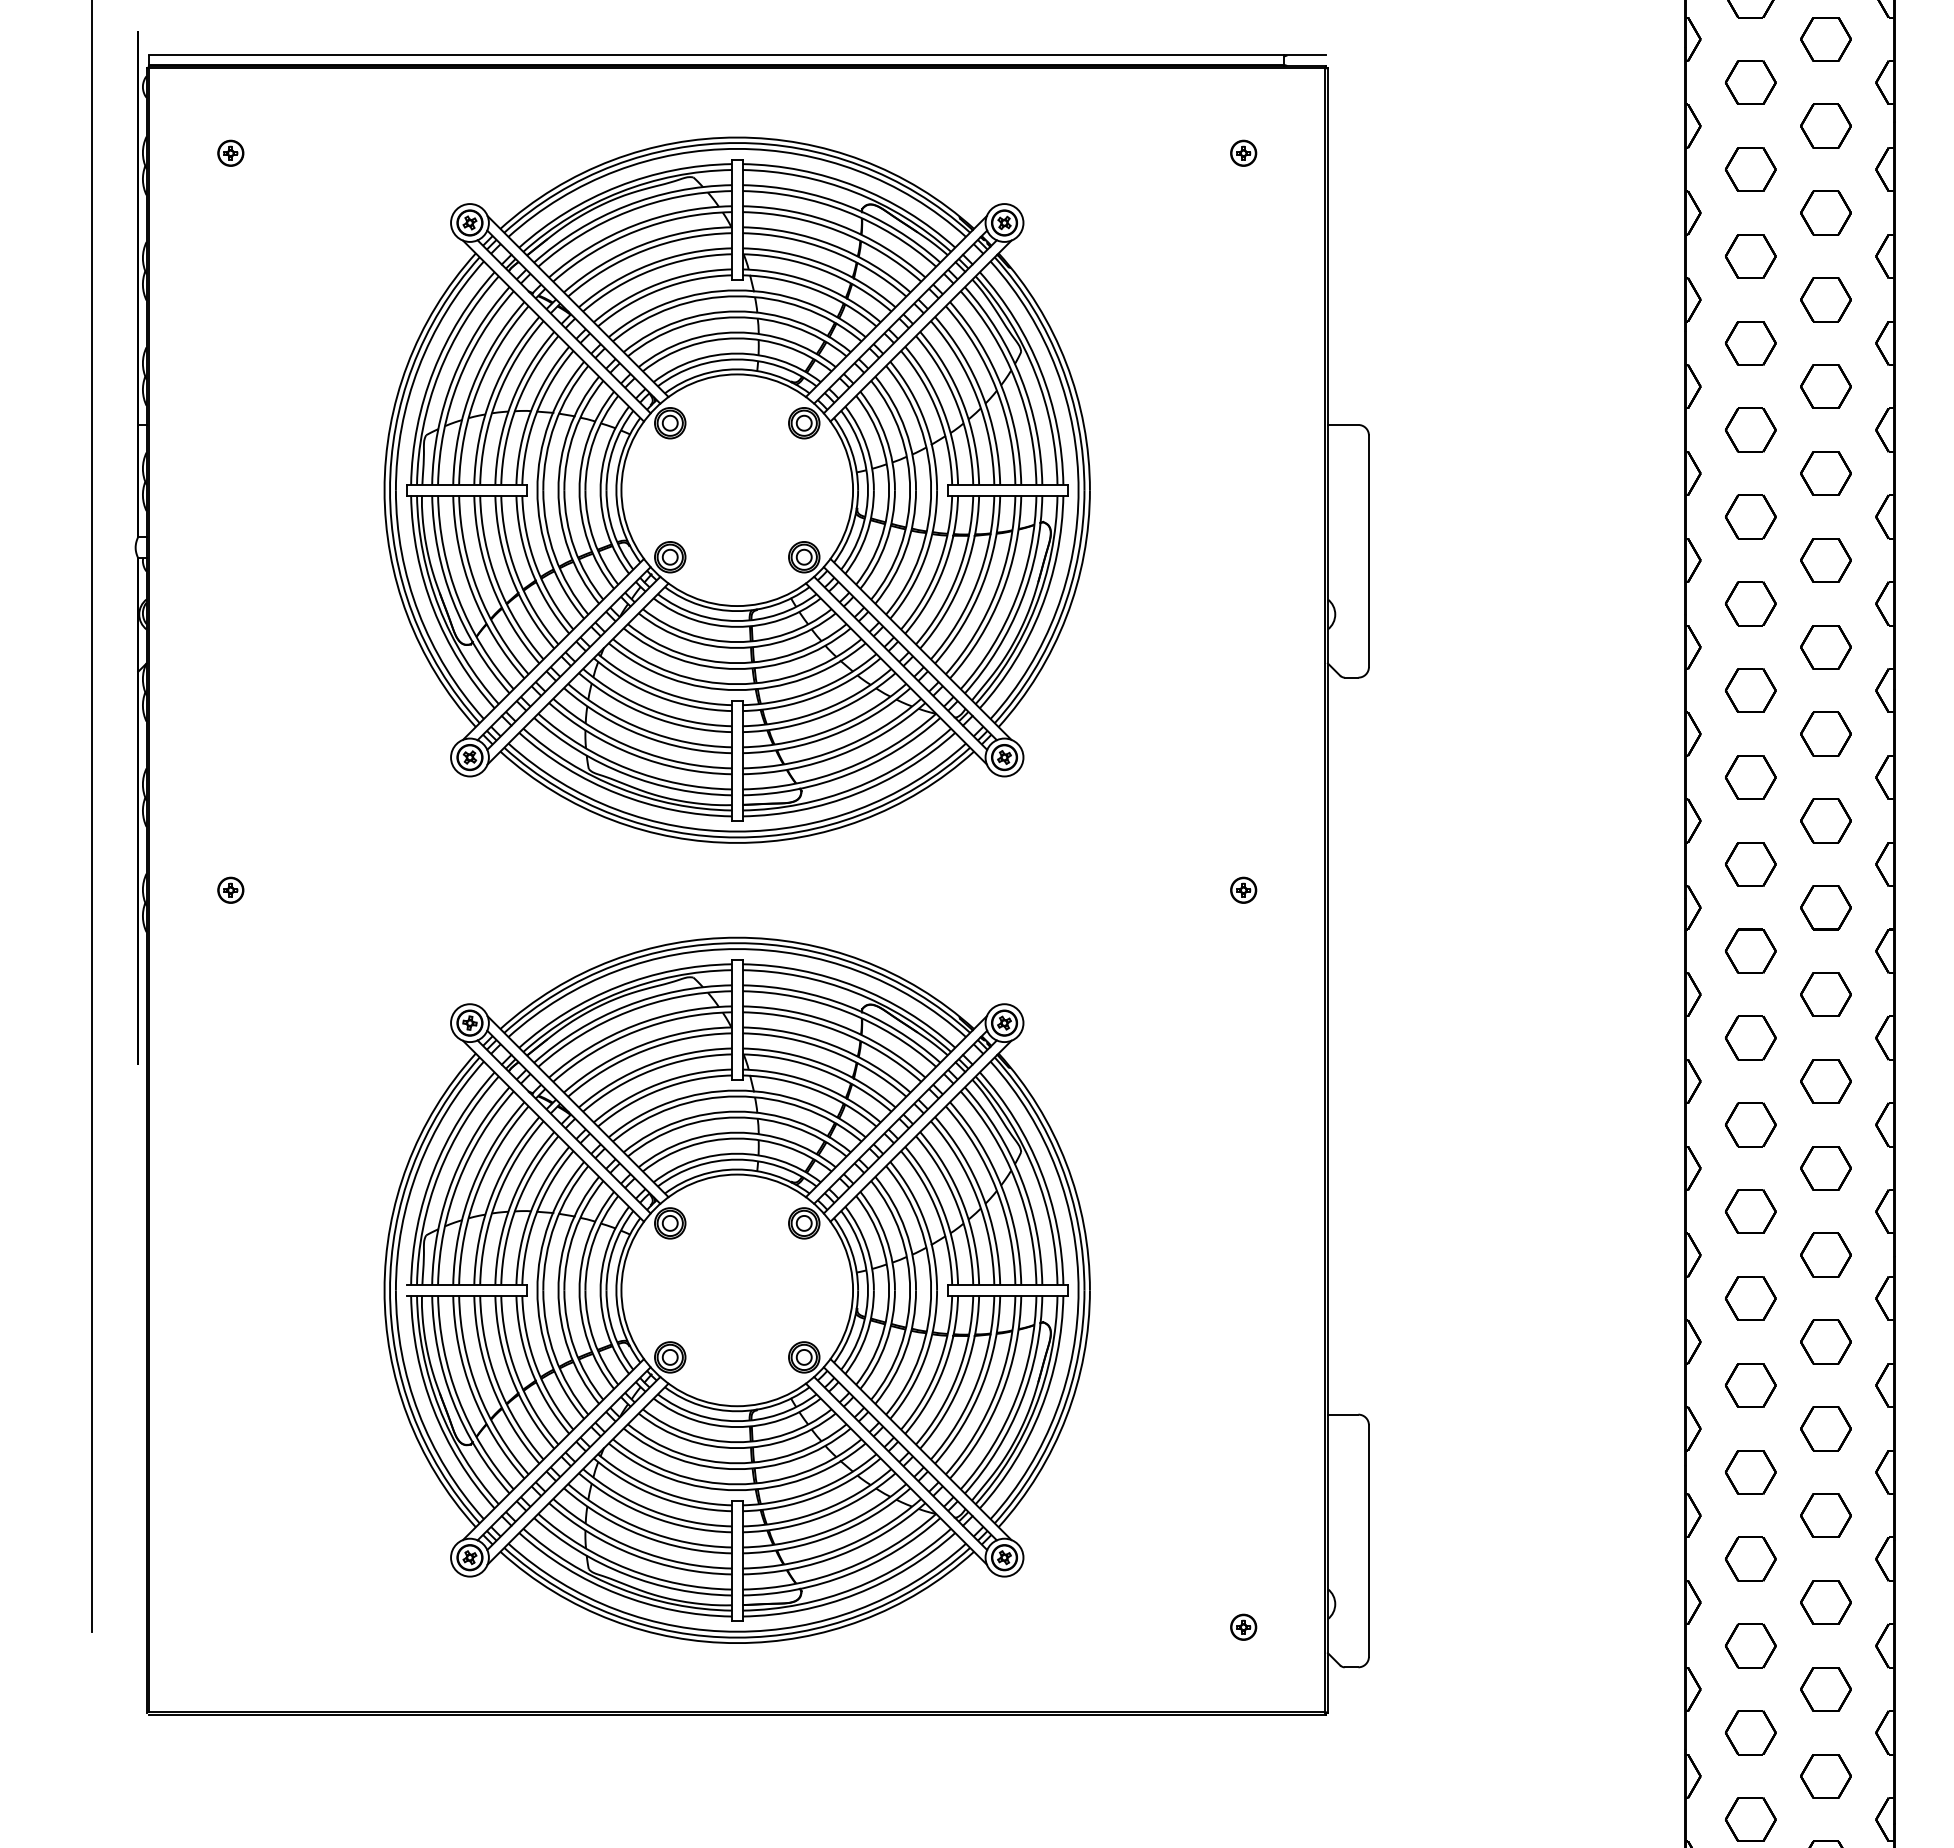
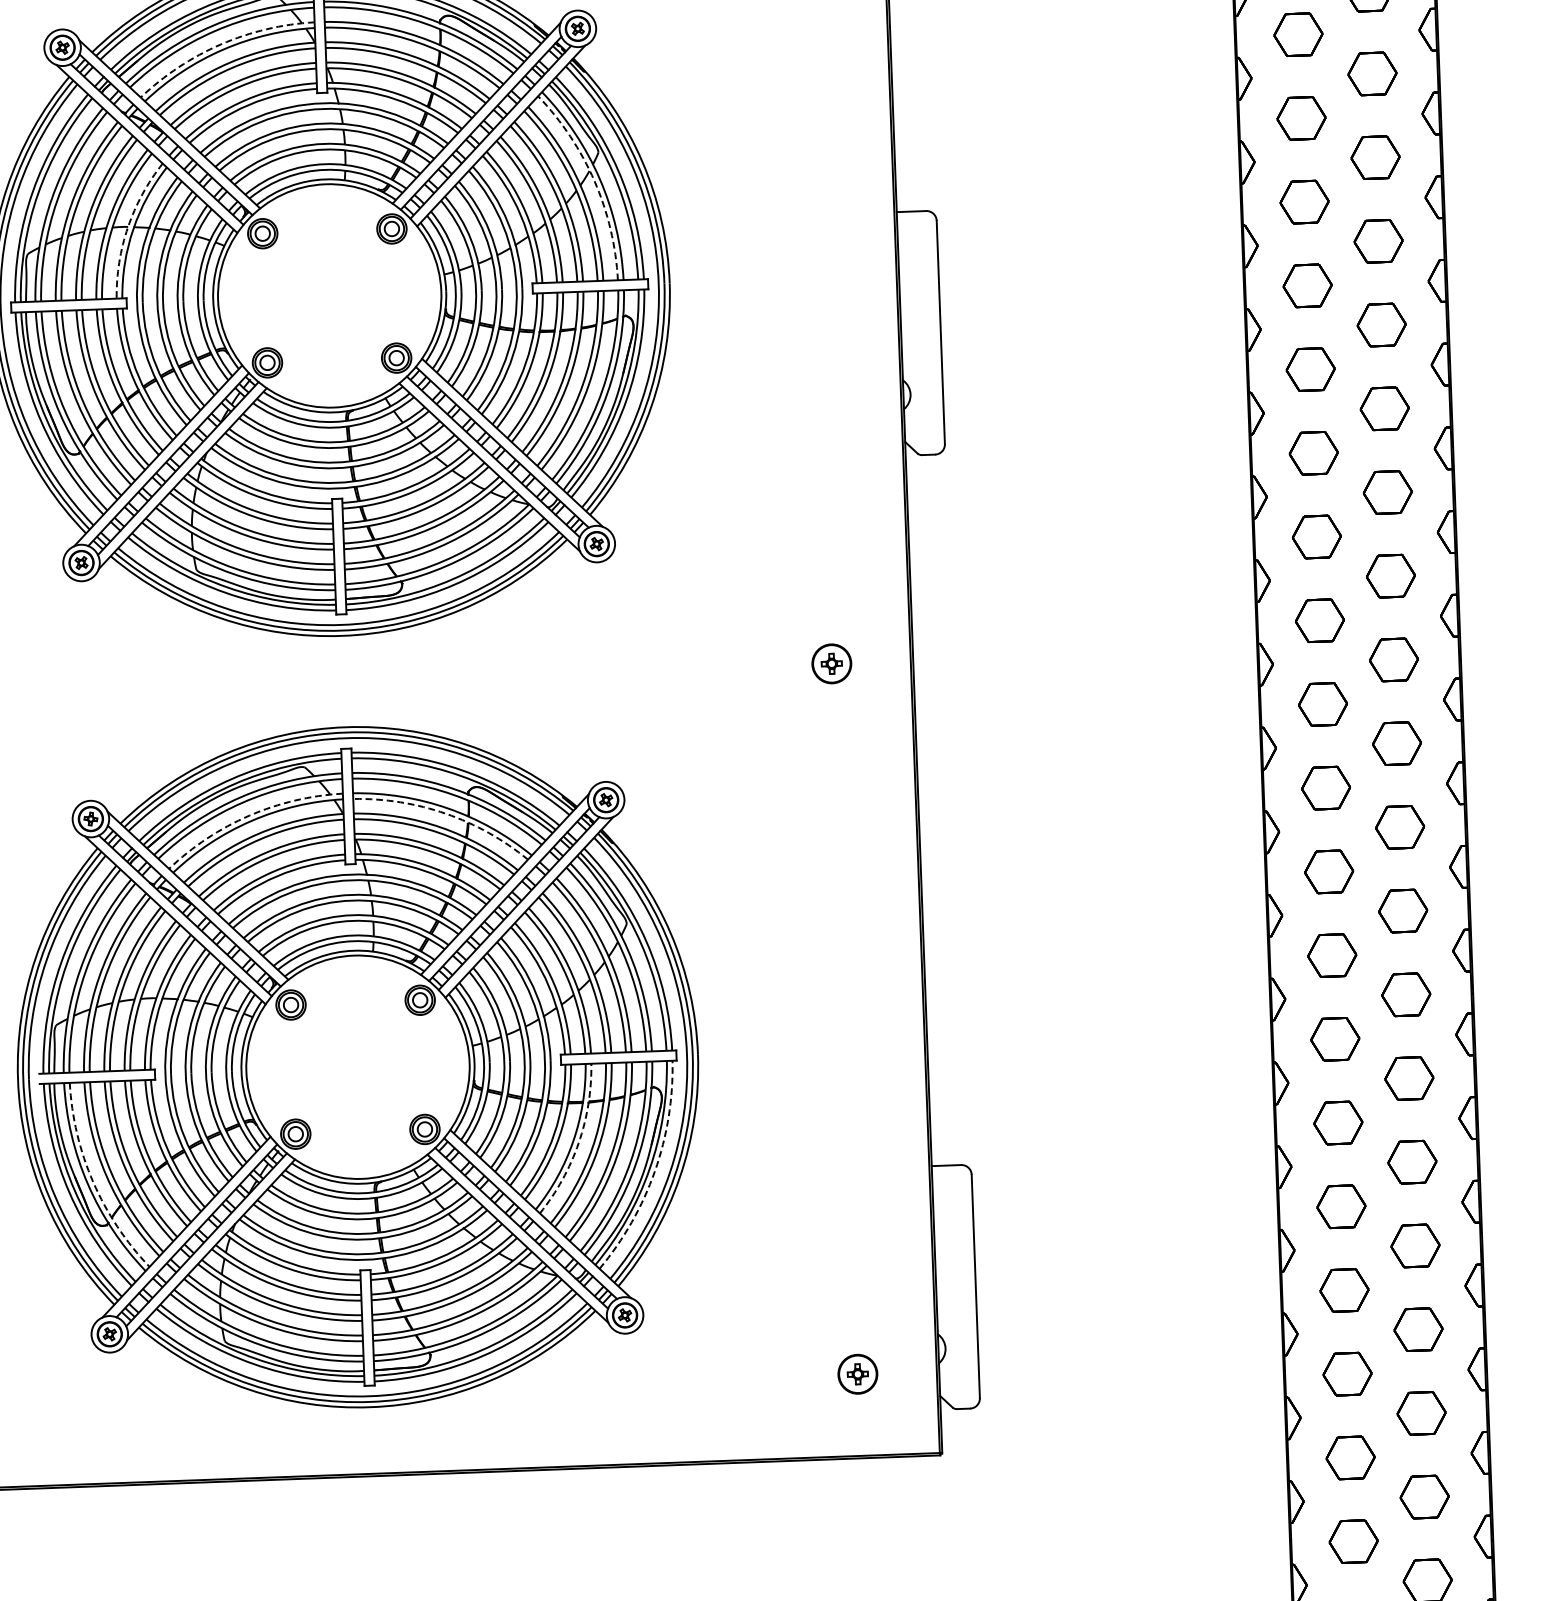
arc: (634, 225) -> (221, 44), solid -> dashed
arc: (1015, 381) -> (594, 181), solid -> dashed
arc: (530, 411) -> (127, 227), solid -> dashed
part: (1243, 889) -> (831, 662), size x1.6
arc: (634, 1025) -> (249, 815), solid -> dashed
arc: (838, 1031) -> (446, 814), solid -> dashed
arc: (963, 1377) -> (579, 1143), solid -> dashed
arc: (458, 1399) -> (93, 1182), solid -> dashed
arc: (1040, 1409) -> (654, 1171), solid -> dashed
part: (1243, 1626) -> (857, 1373), size x1.6

